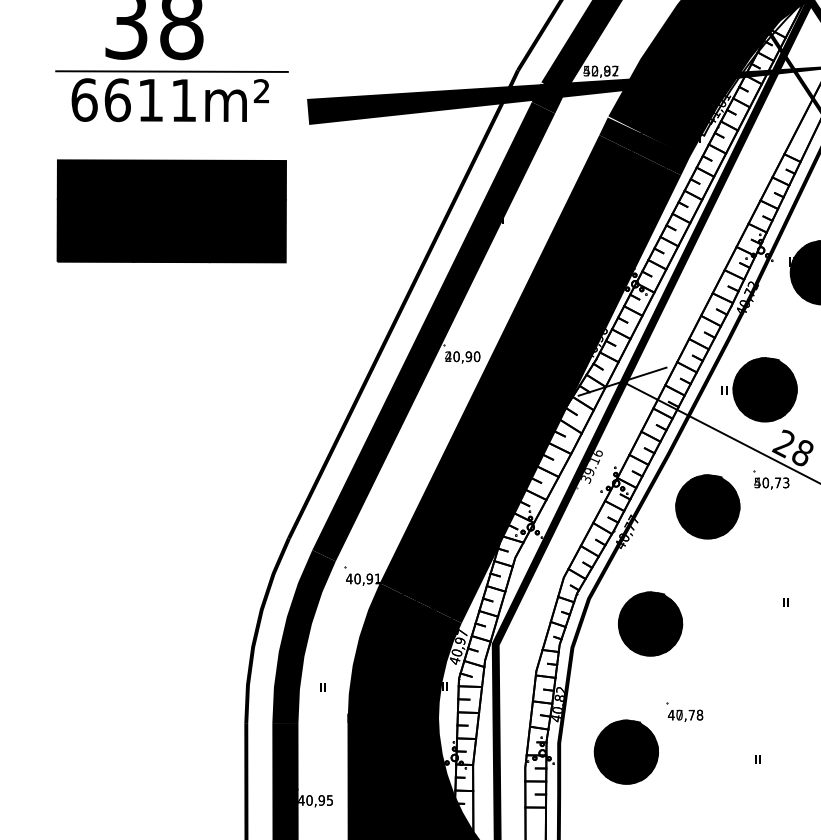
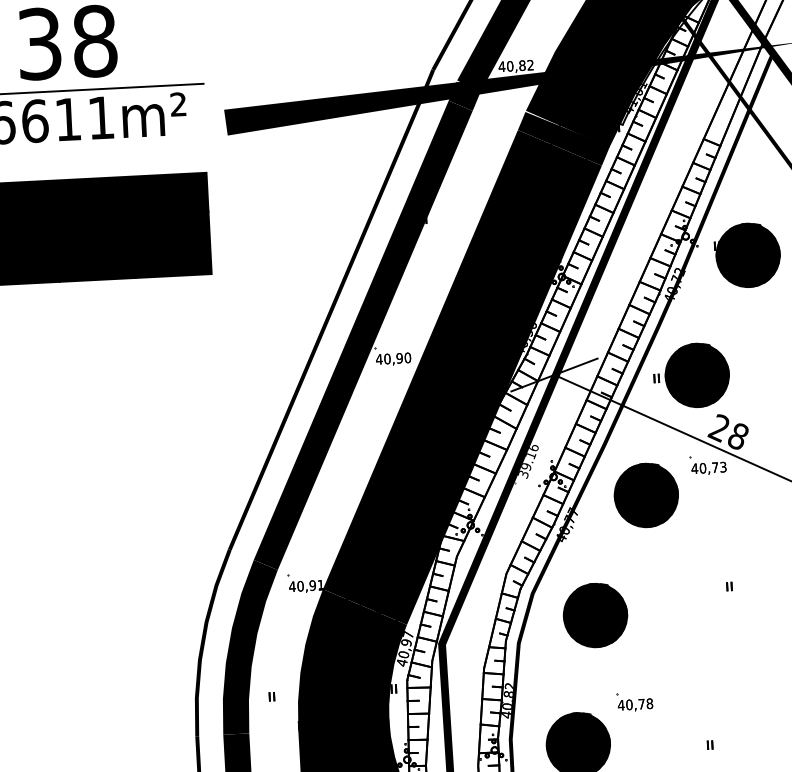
text: (600, 70) -> (515, 65), 52,97 -> 40,82
text: (448, 356) -> (379, 359), 20,90 -> 40,90
text: (757, 482) -> (694, 468), 50,73 -> 40,73
text: (679, 714) -> (629, 704), 47,78 -> 40,78

